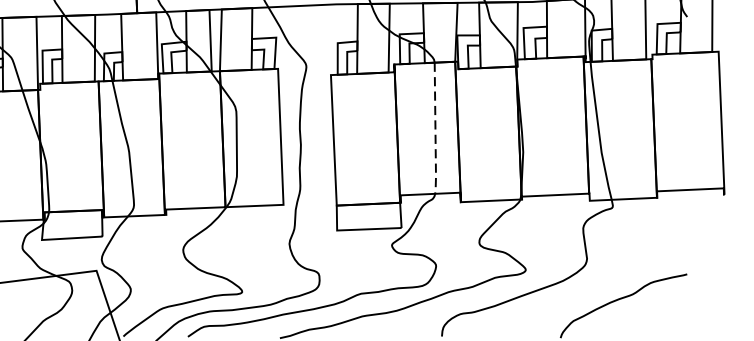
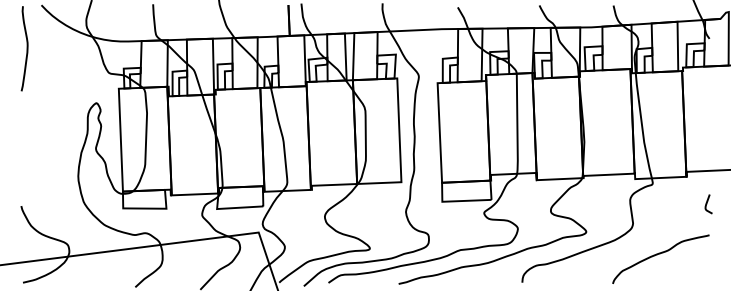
line: (435, 130) -> (517, 125), dashed -> solid
curve: (684, 234) -> (707, 204), added

